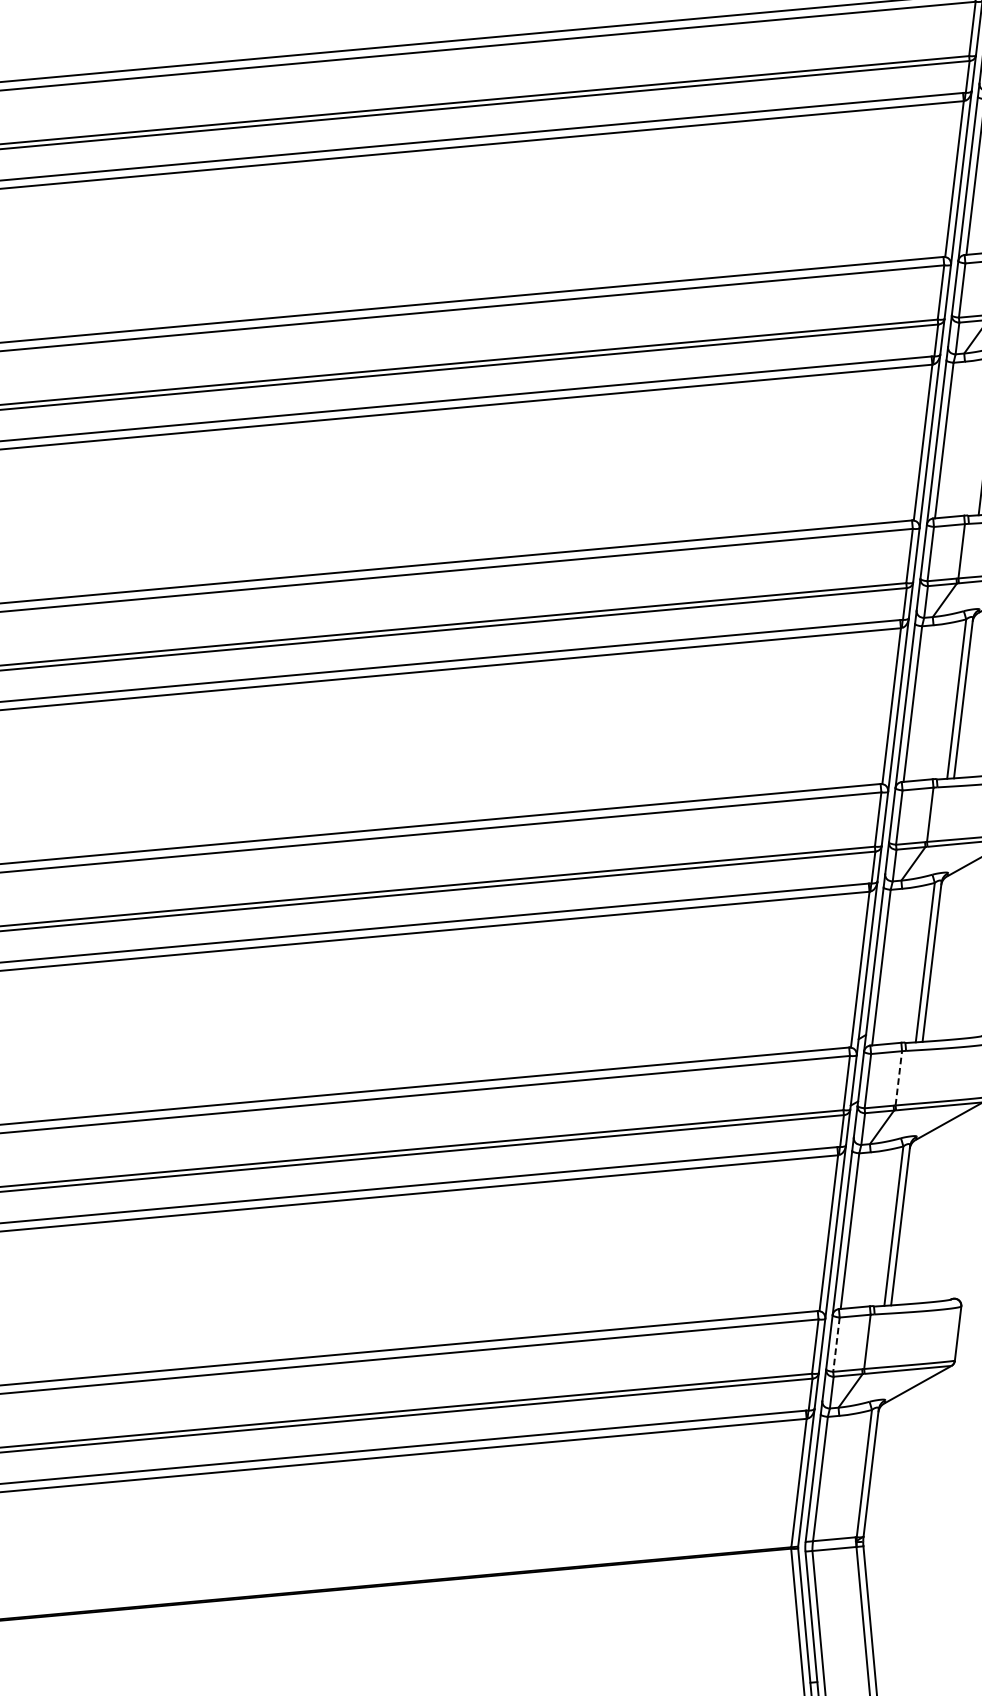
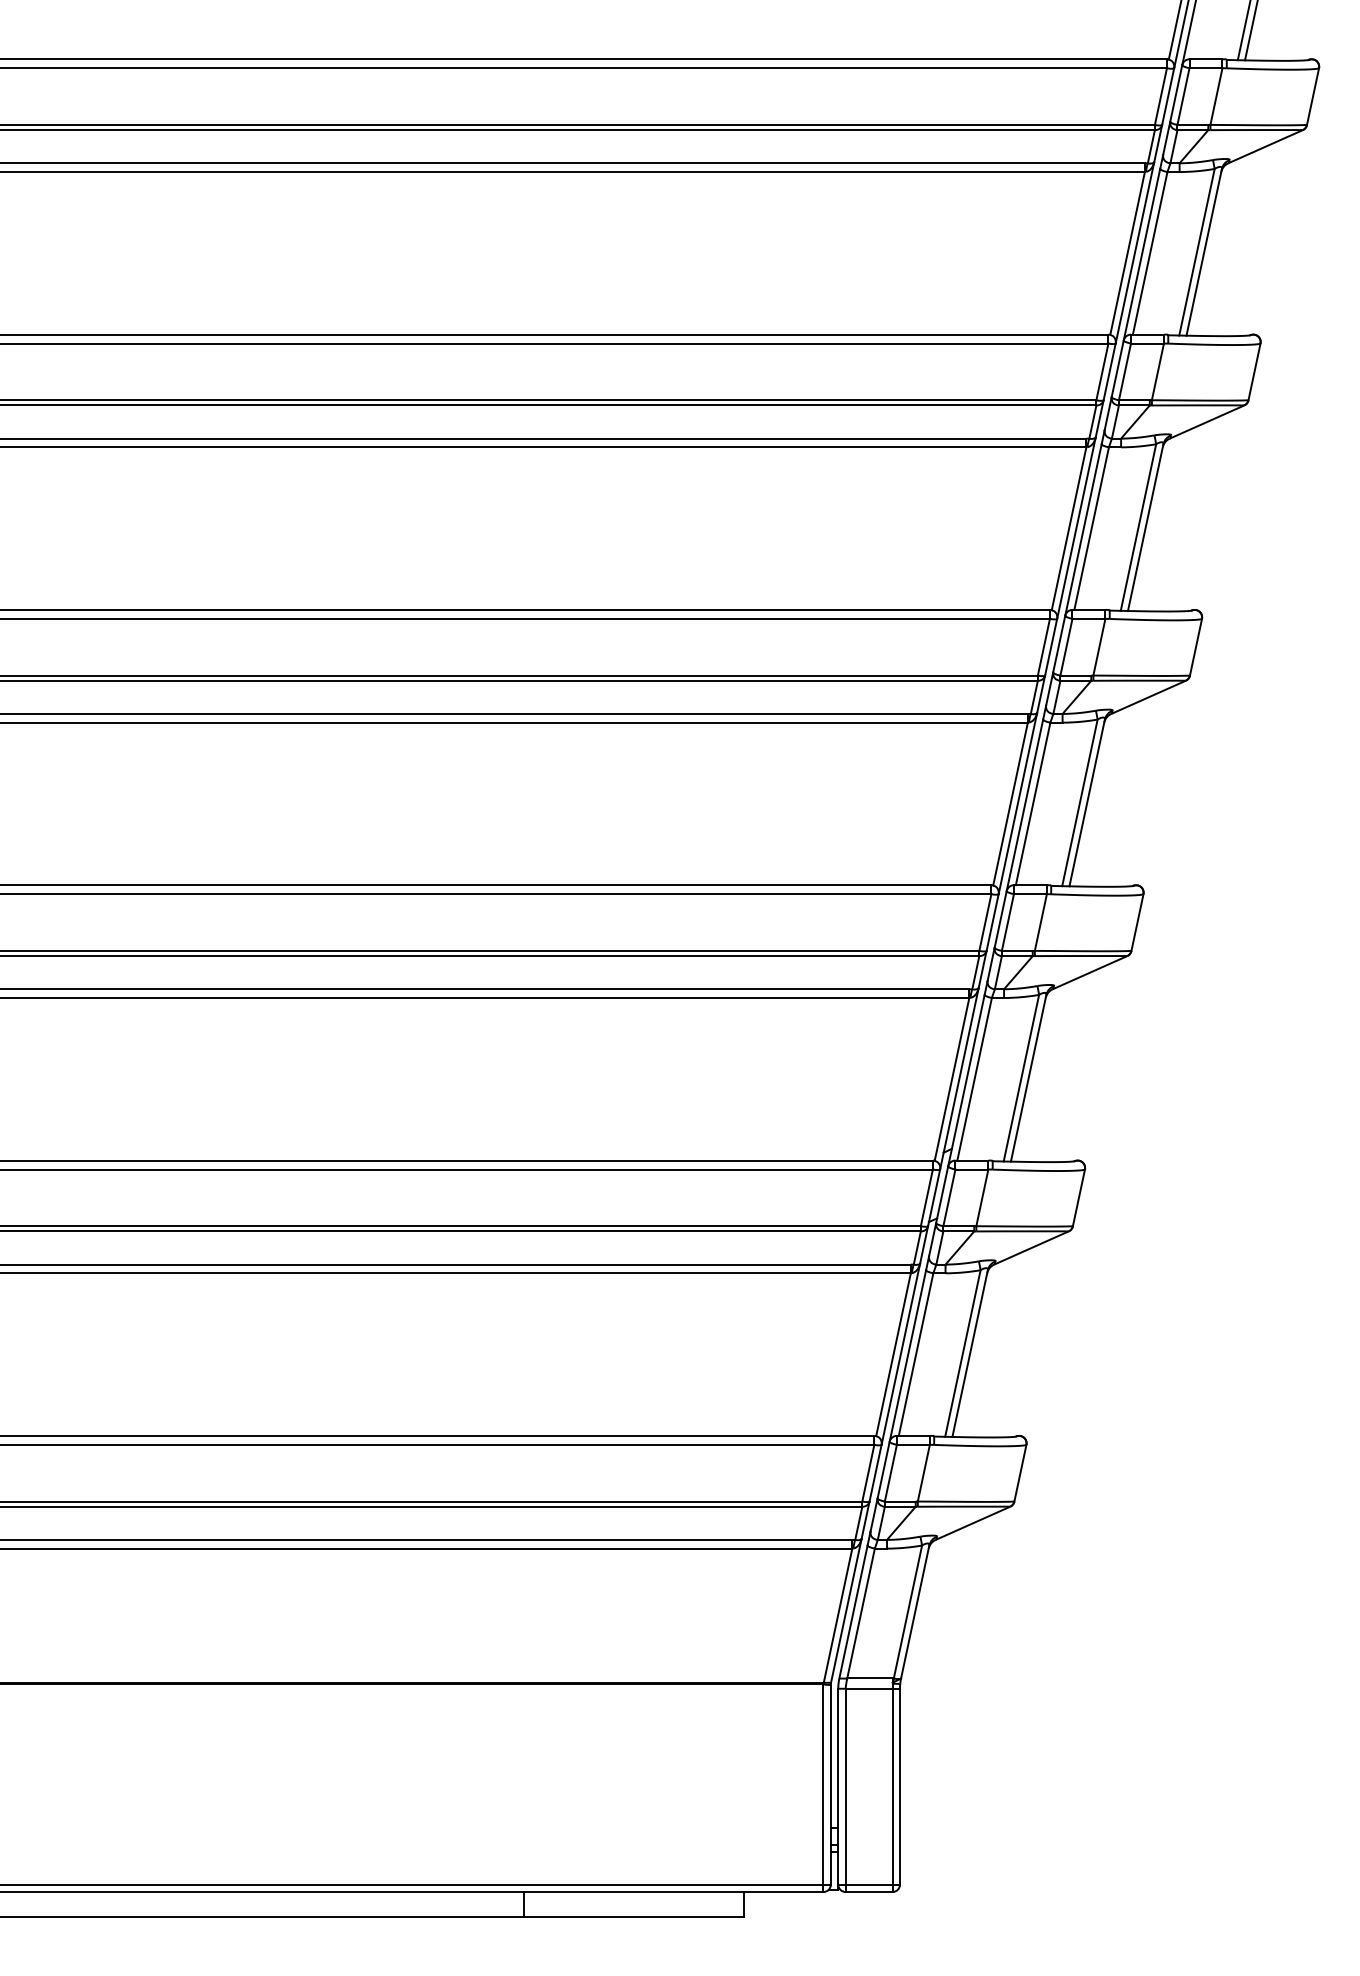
line: (898, 1077) -> (982, 1197), dashed -> solid
line: (836, 1345) -> (890, 1473), dashed -> solid

